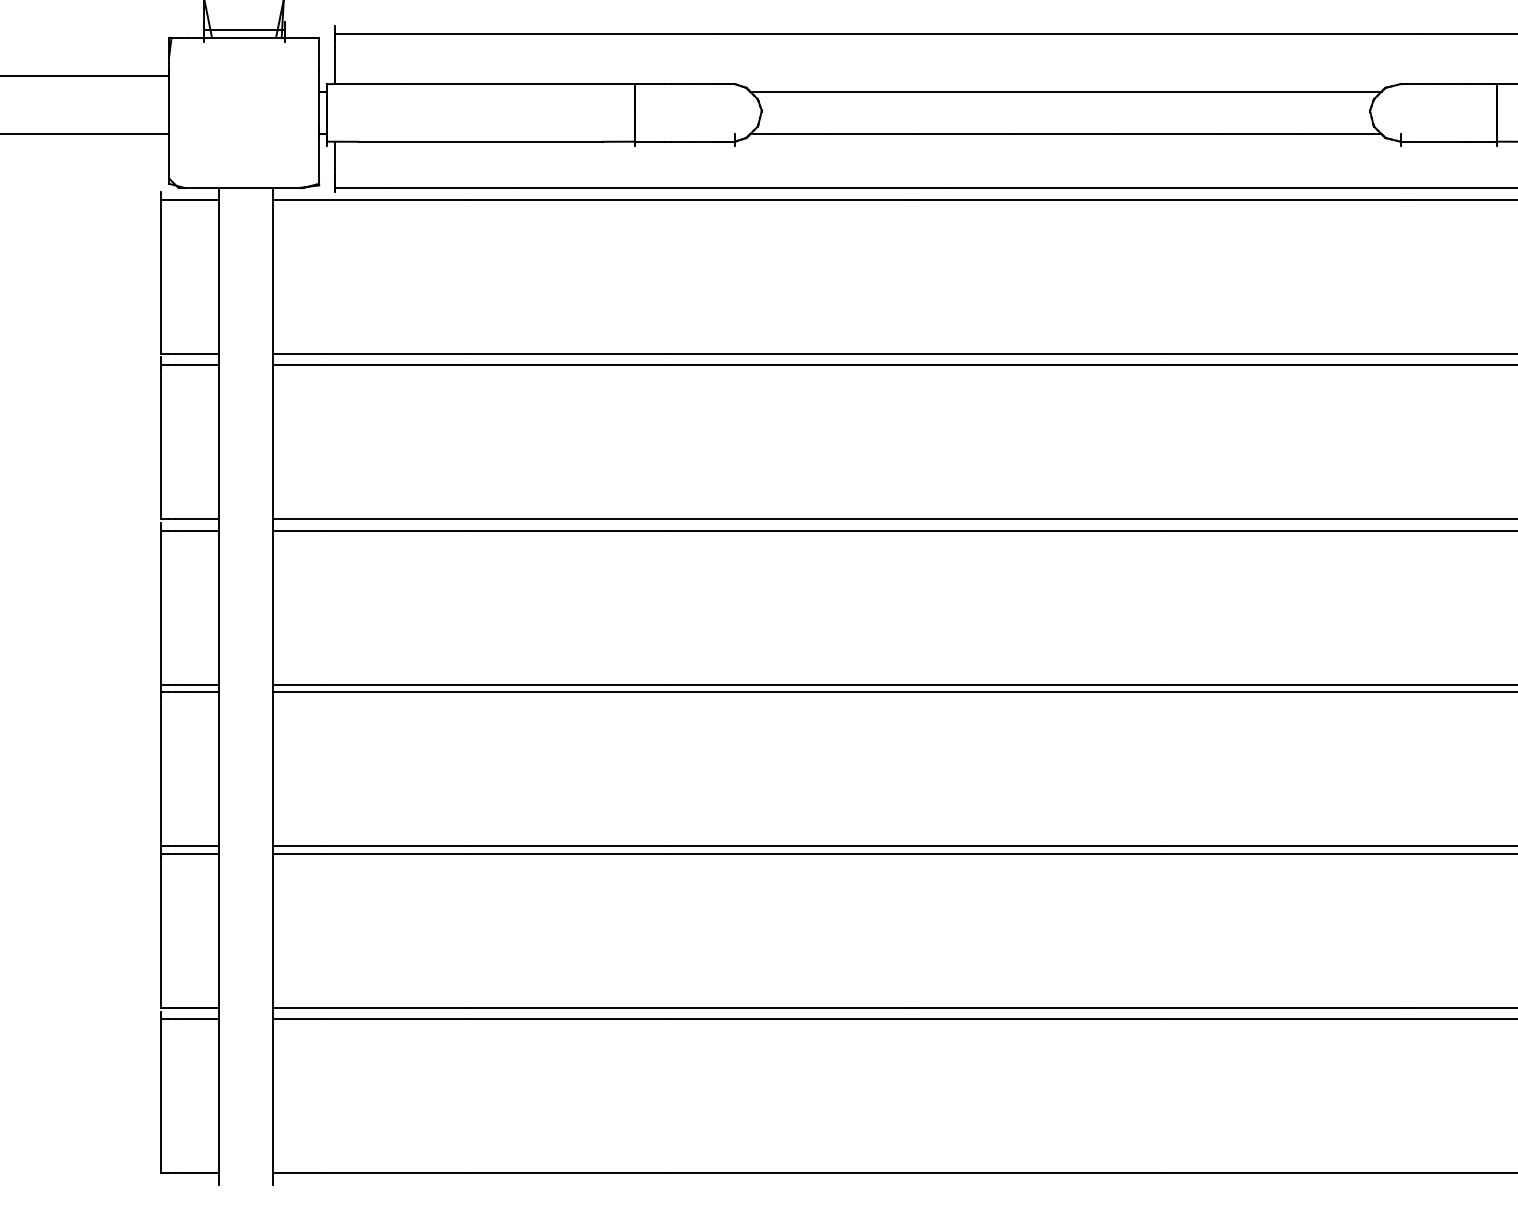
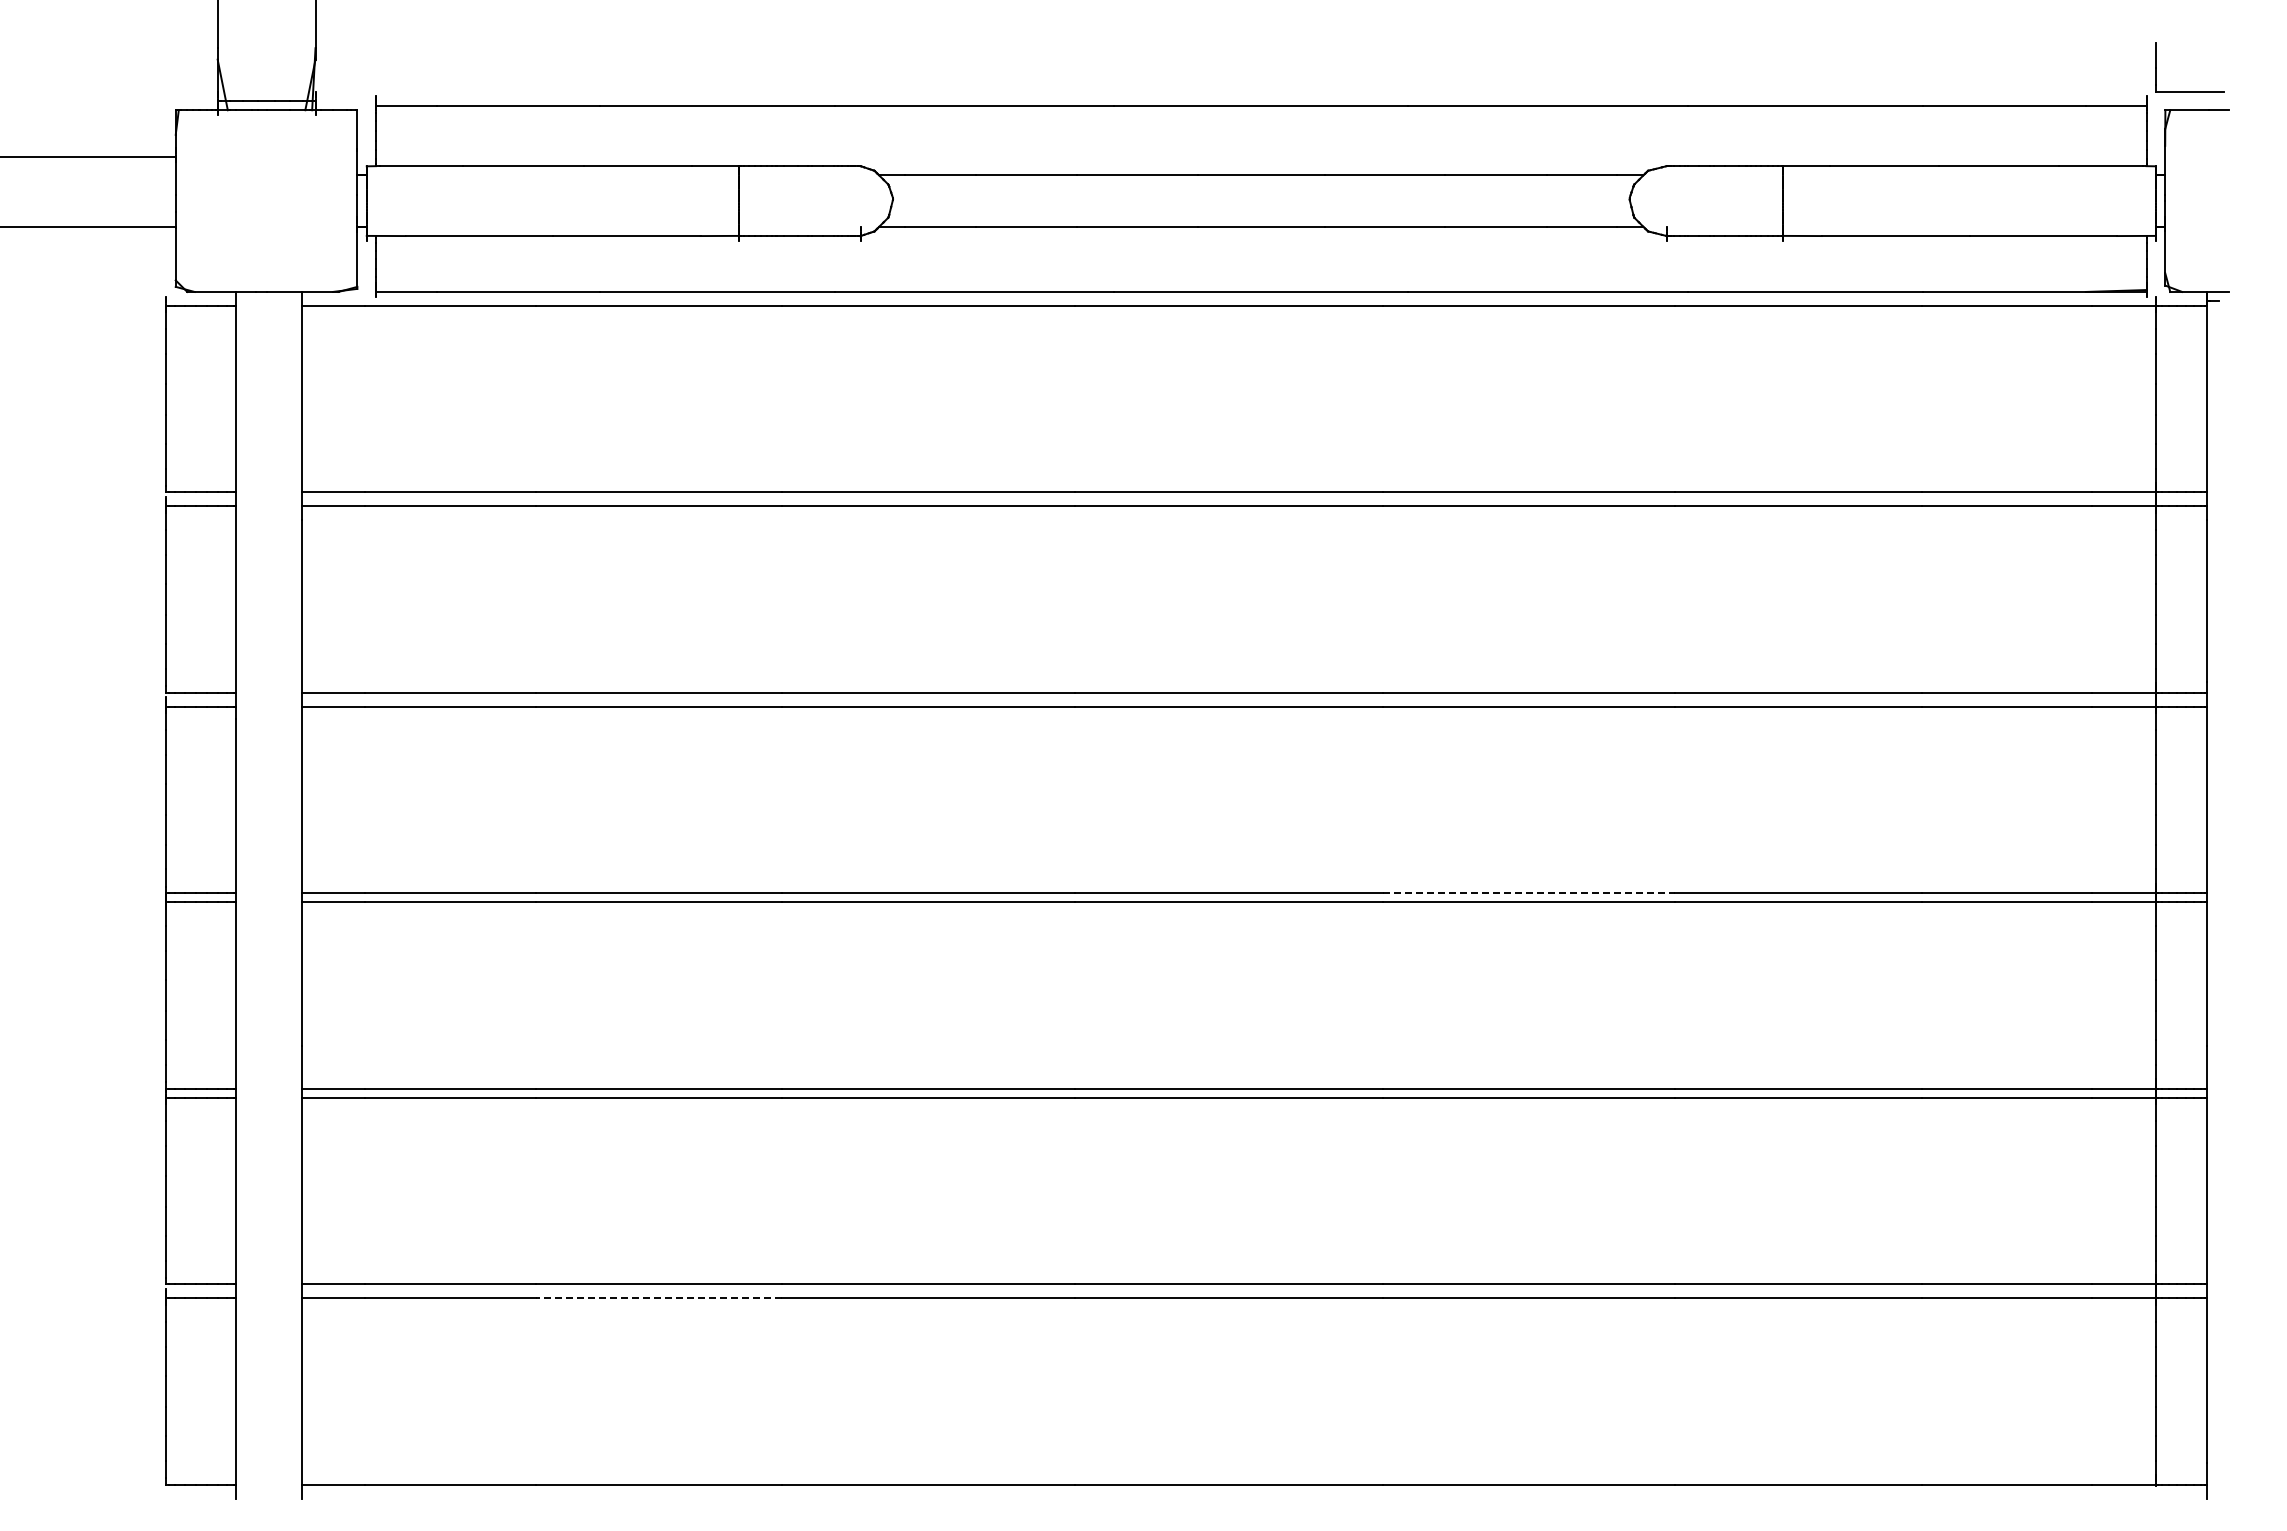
line: (1287, 684) -> (1529, 892), solid -> dashed
line: (567, 1019) -> (658, 1298), solid -> dashed

